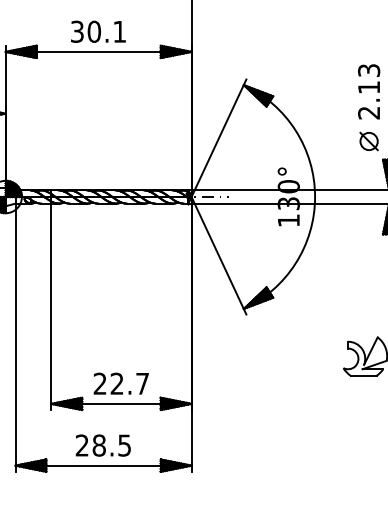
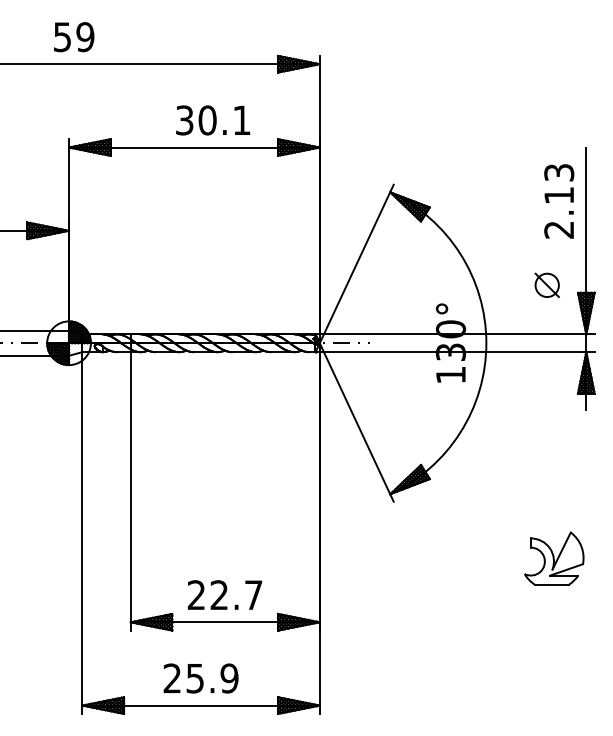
text: (98, 31) -> (213, 120), moved
part: (368, 140) -> (546, 284), moved
text: (112, 445) -> (212, 678), 28.5 -> 25.9

